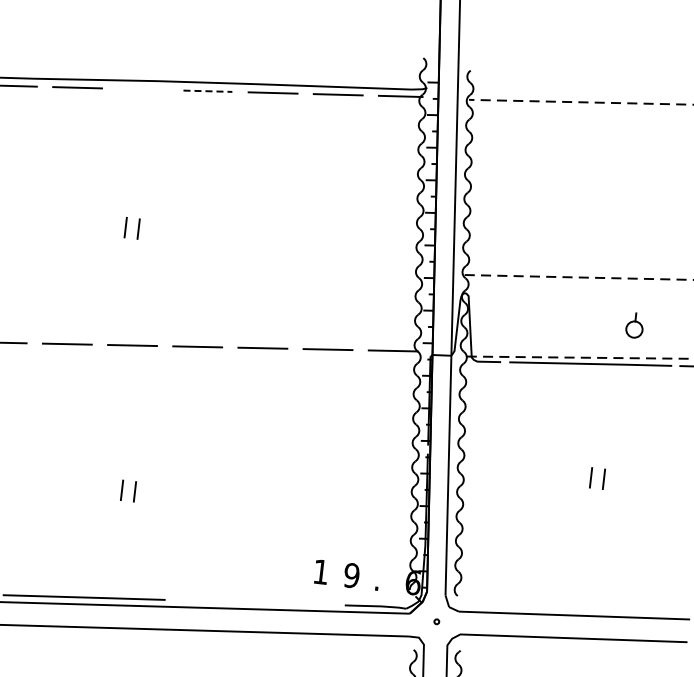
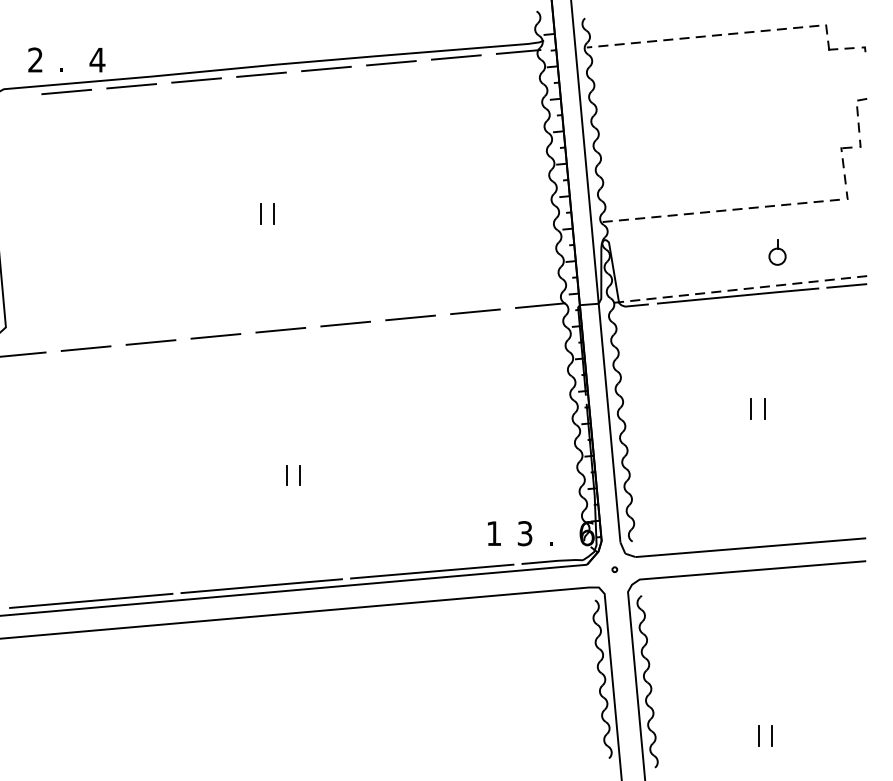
line: (142, 89) -> (261, 74), added
line: (208, 90) -> (326, 68), dashed -> solid
text: (351, 575) -> (524, 533), 9 -> 3
line: (255, 602) -> (432, 571), added

